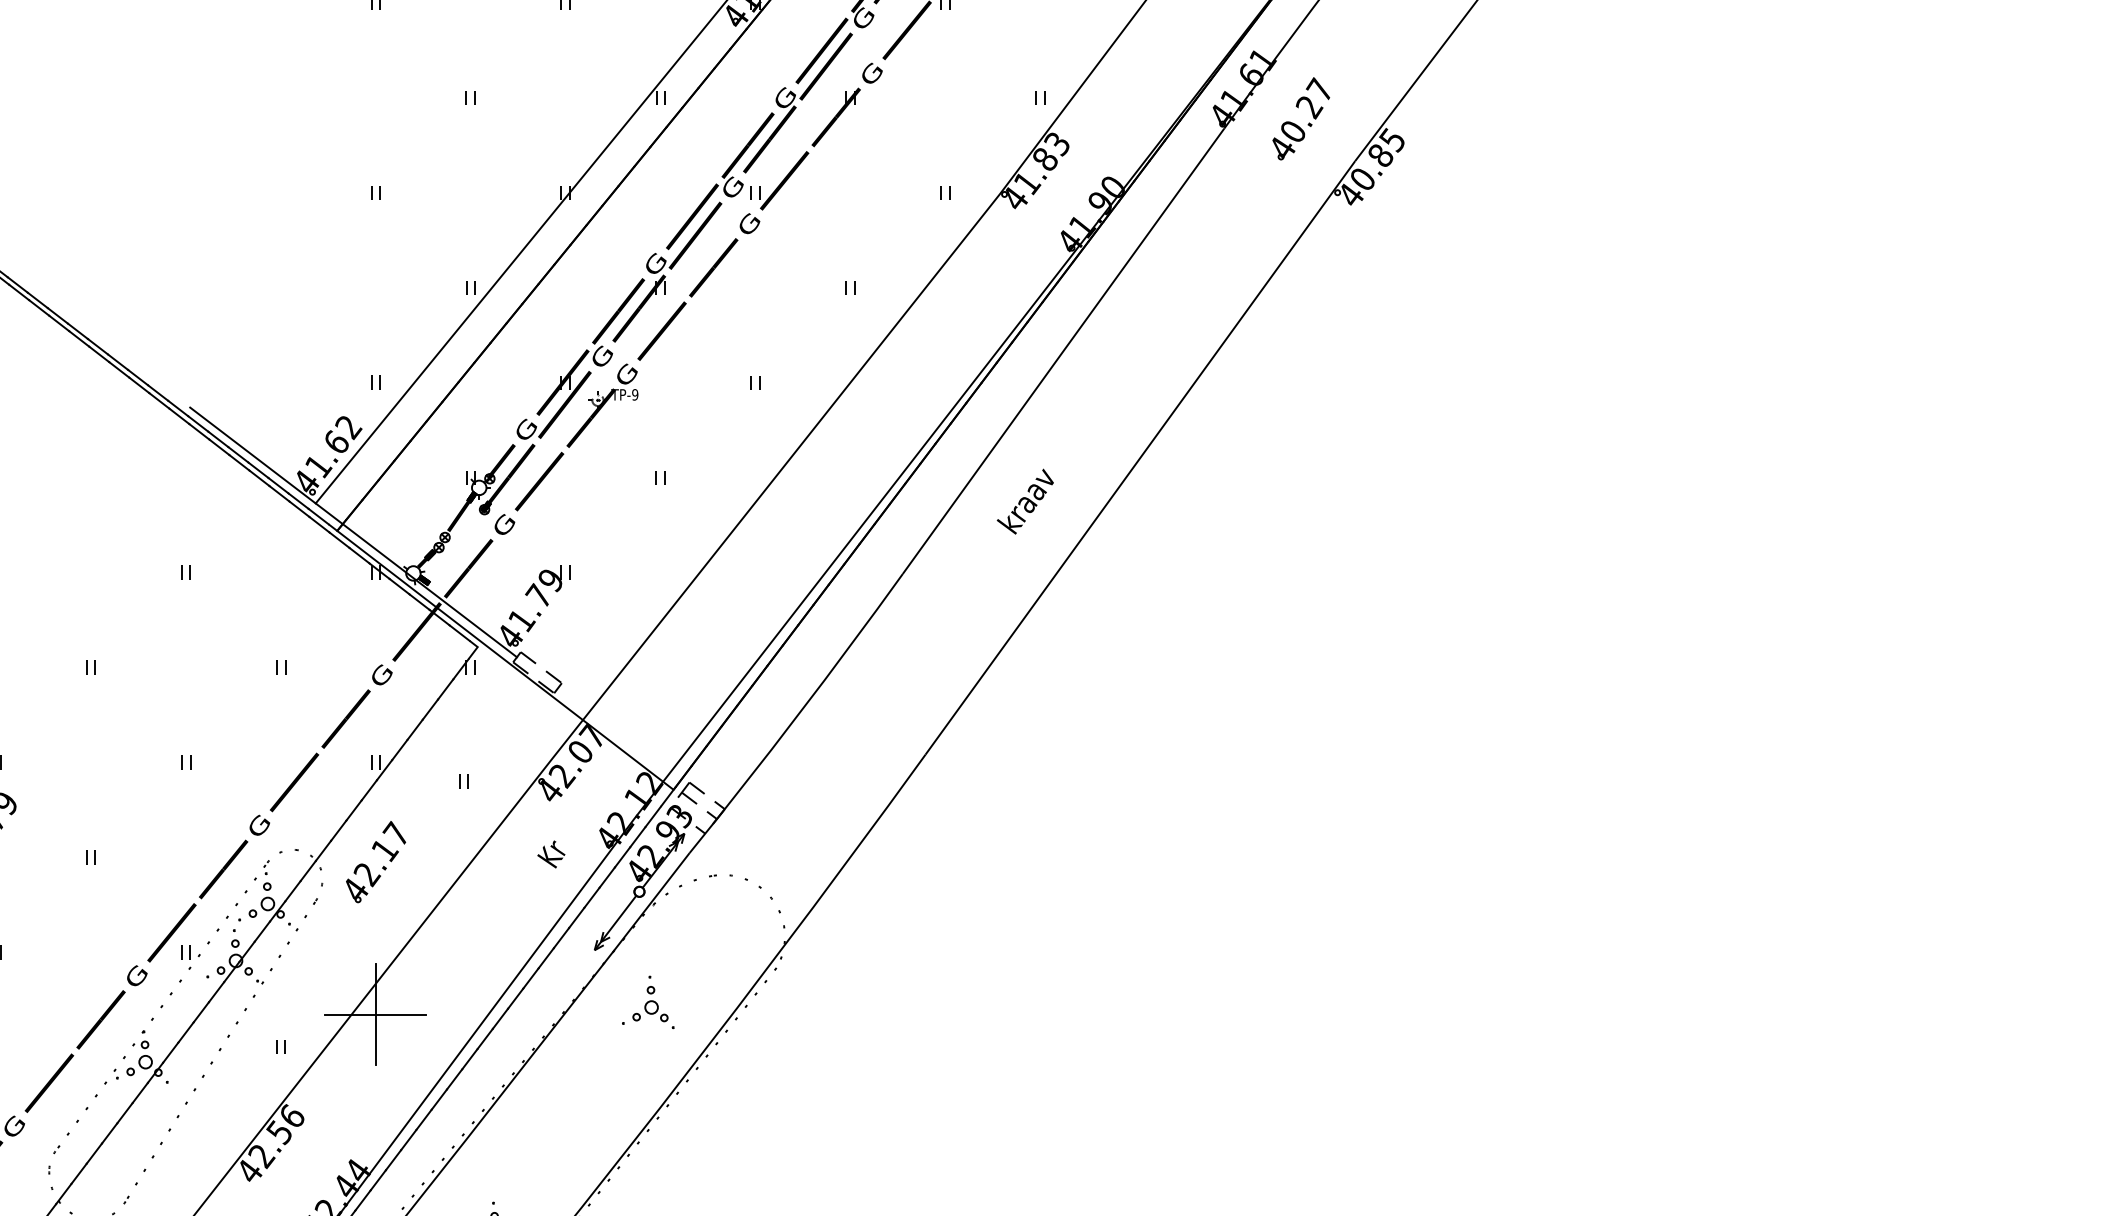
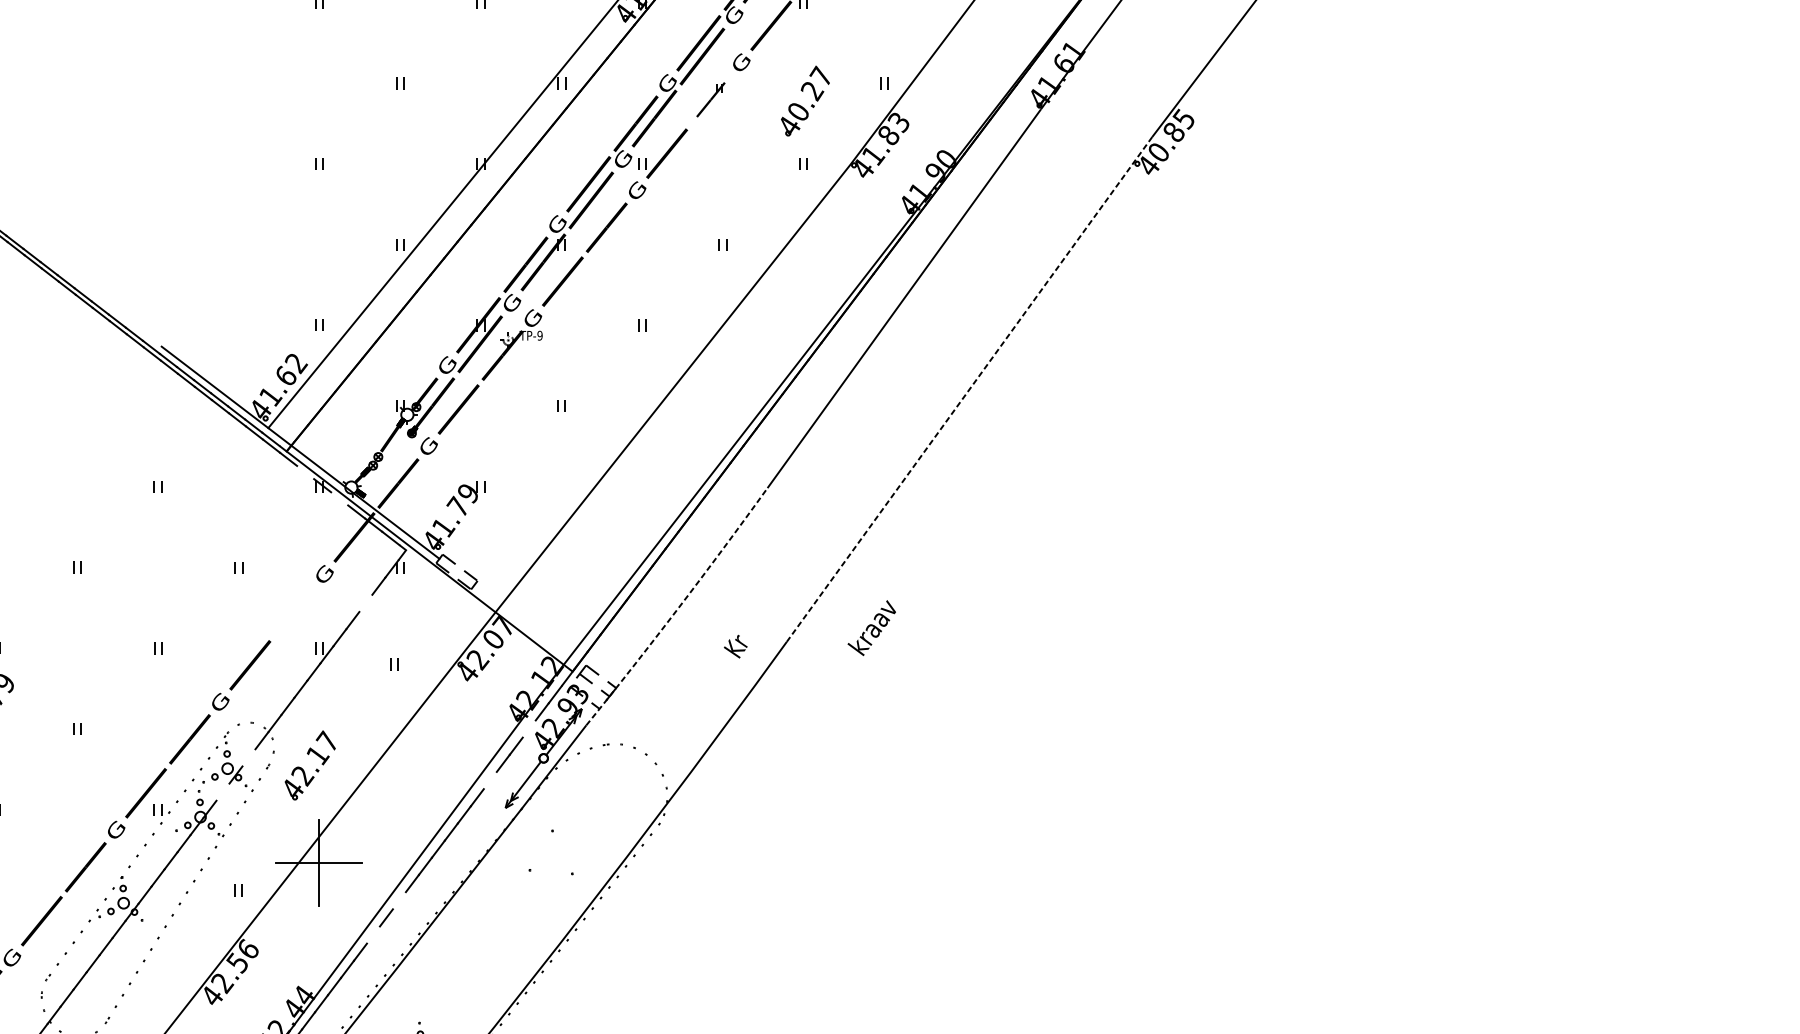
part: (835, 117) -> (710, 99), size x0.7
part: (1298, 125) -> (803, 106), moved
line: (1140, 458) -> (969, 389), solid -> dashed
text: (1024, 501) -> (871, 627), moved
line: (359, 555) -> (305, 472), removed
line: (399, 586) -> (339, 498), removed
line: (430, 709) -> (365, 603), removed
arc: (798, 715) -> (678, 608), solid -> dashed
part: (345, 718) -> (293, 610), removed
text: (551, 854) -> (735, 646), moved
line: (622, 857) -> (529, 729), removed
part: (383, 865) -> (316, 768), moved
line: (292, 891) -> (248, 758), removed
line: (576, 917) -> (490, 780), removed
line: (262, 931) -> (223, 792), removed
part: (650, 1004) -> (553, 854), removed
line: (469, 1059) -> (399, 900), removed
line: (439, 1099) -> (373, 934), removed

